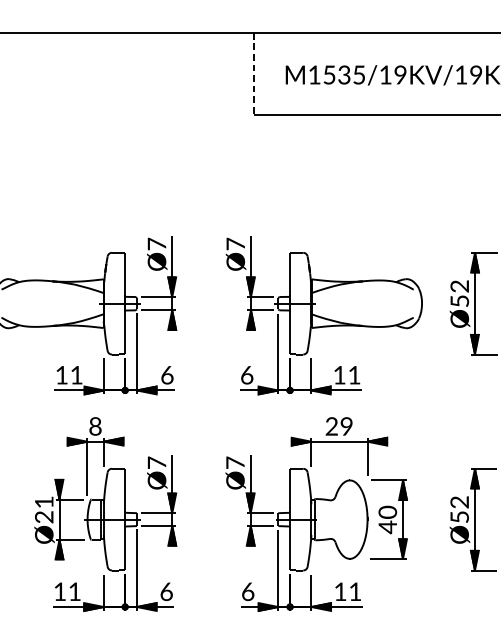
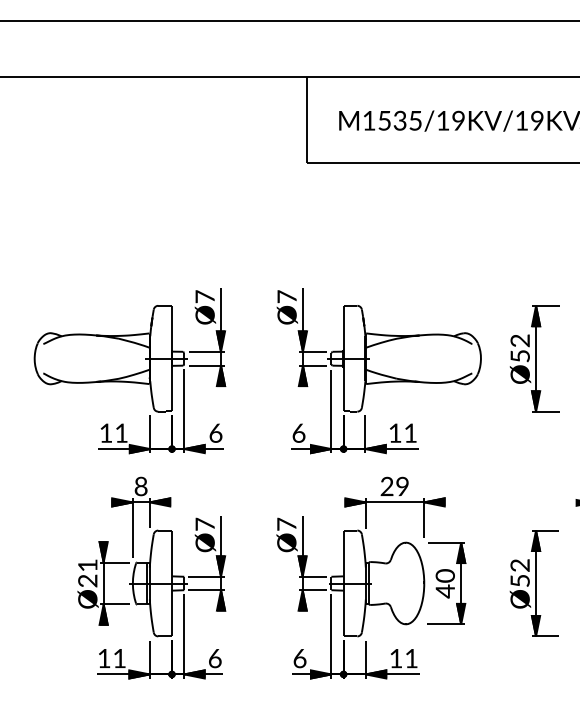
line: (254, 73) -> (306, 119), dashed -> solid

